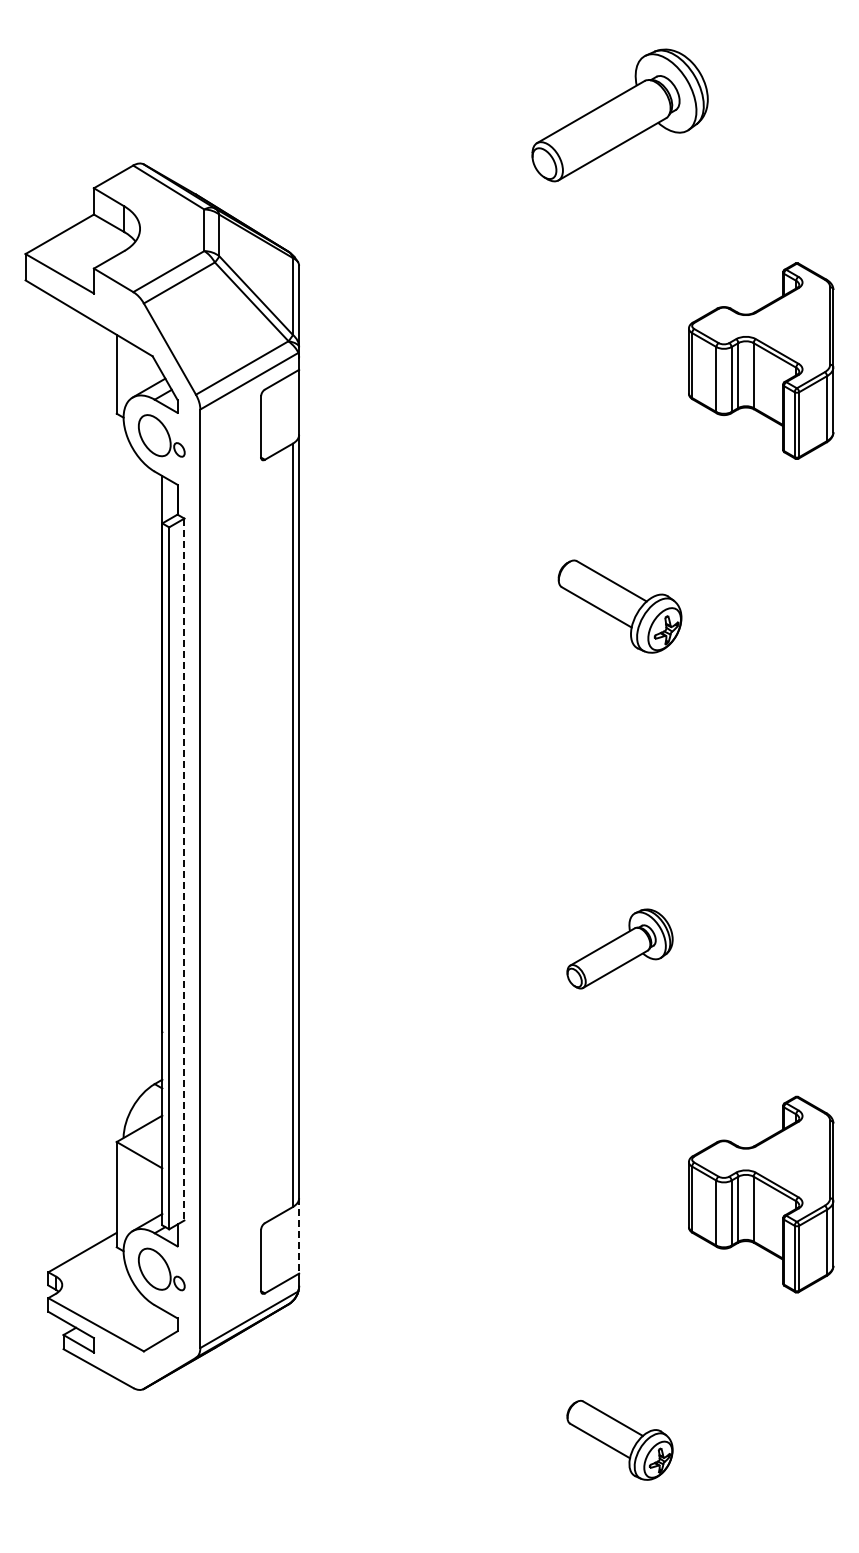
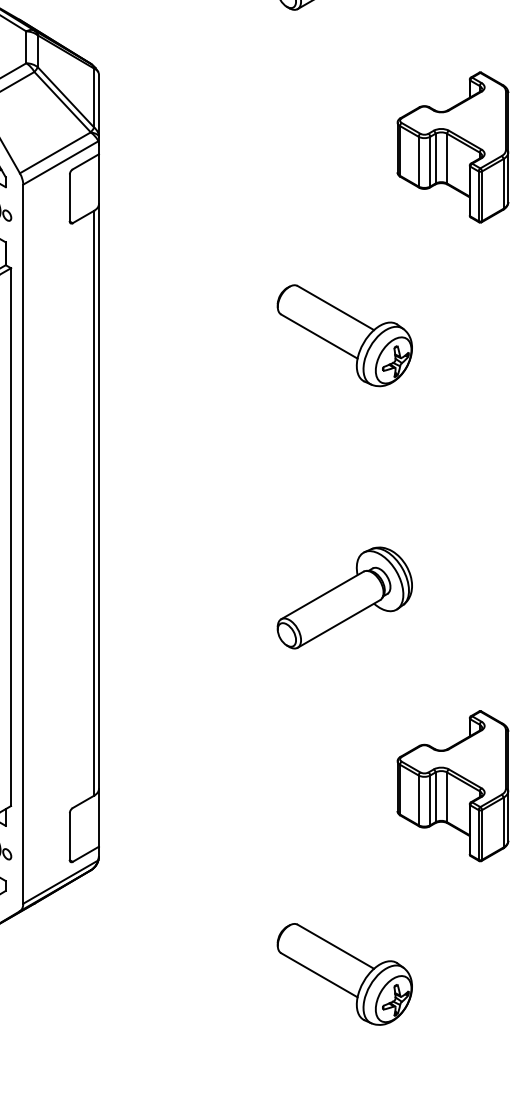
part: (619, 606) -> (344, 335), size x1.43
line: (184, 869) -> (11, 537), dashed -> solid
part: (619, 948) -> (344, 597), size x1.67
line: (299, 1235) -> (99, 817), dashed -> solid
part: (619, 1440) -> (344, 974), size x1.67

